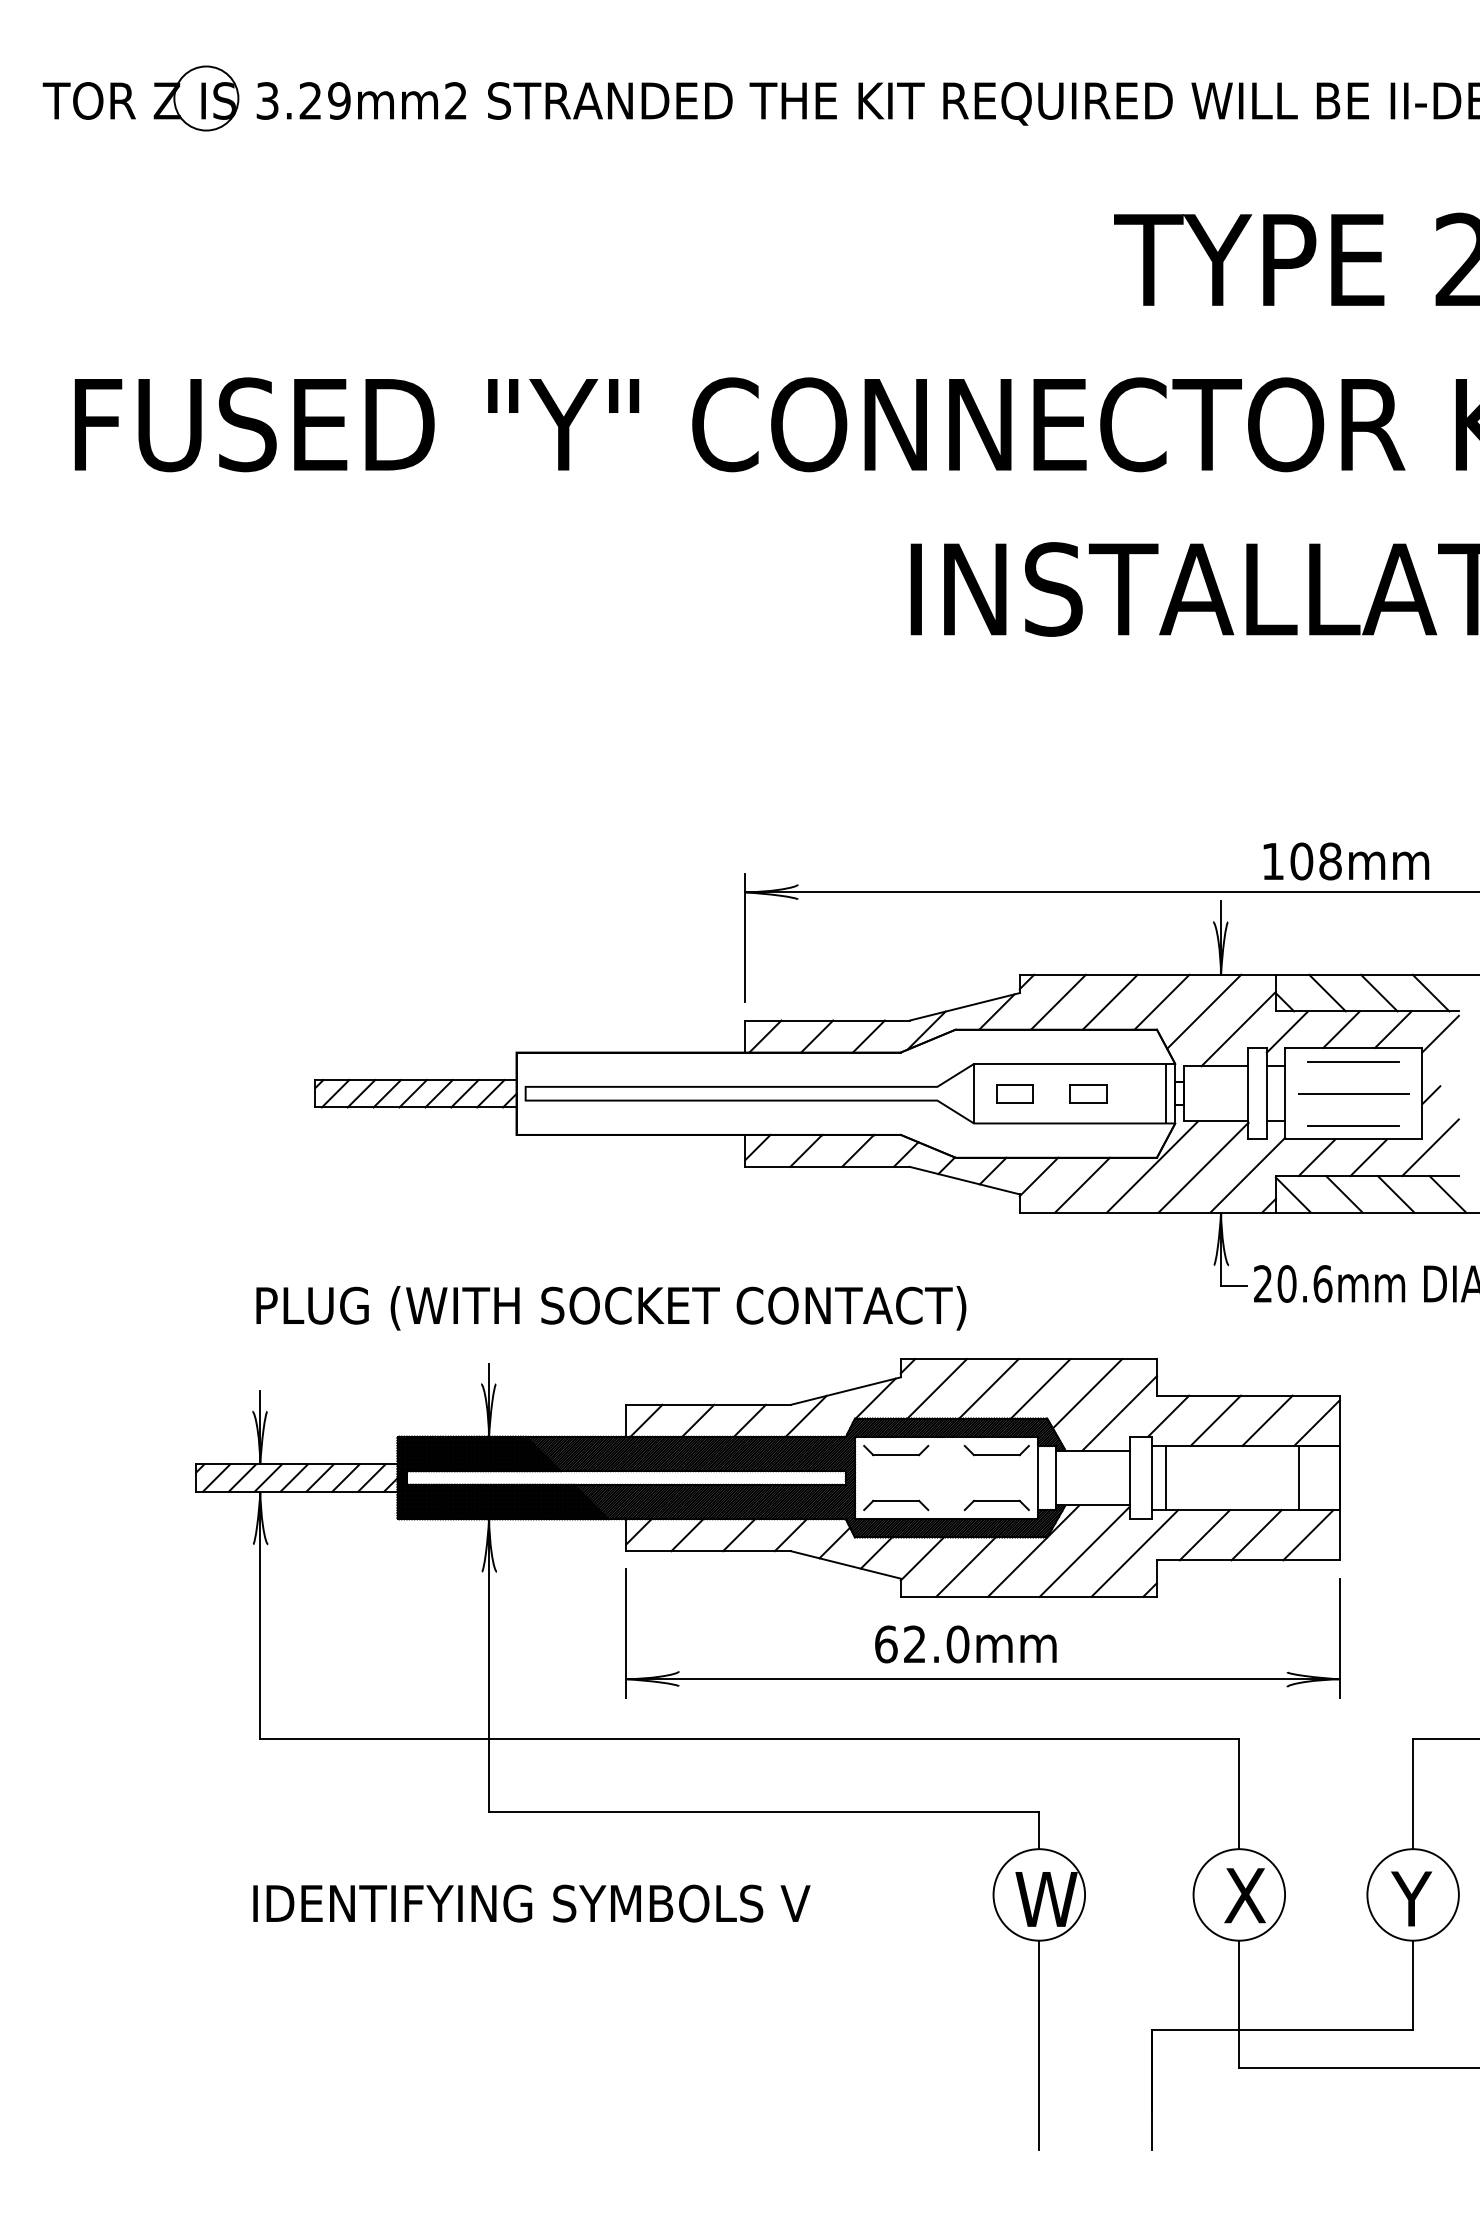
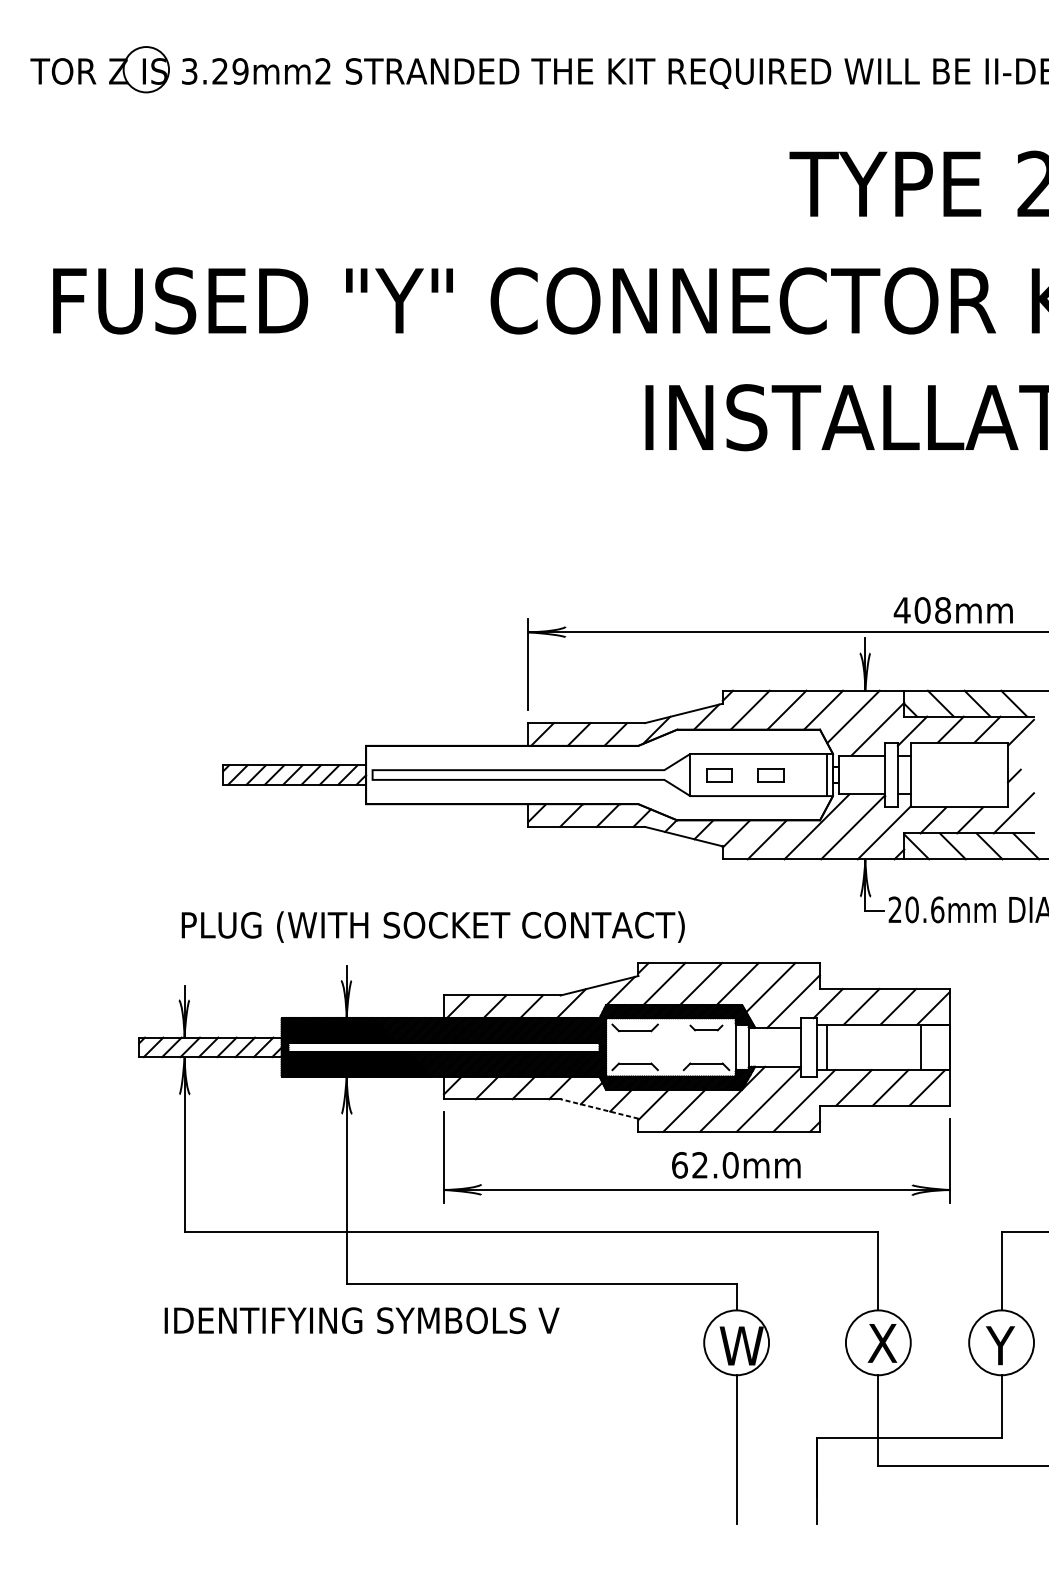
text: (1272, 861) -> (901, 610), 108mm -> 408mm
line: (1353, 1061) -> (959, 752), removed
line: (1353, 1093) -> (959, 774), removed
line: (1353, 1125) -> (959, 797), removed
part: (996, 1450) -> (706, 1027), size x0.7
line: (845, 1564) -> (599, 1108), solid -> dashed
text: (965, 1644) -> (736, 1165), moved
text: (531, 1903) -> (361, 1320), moved

